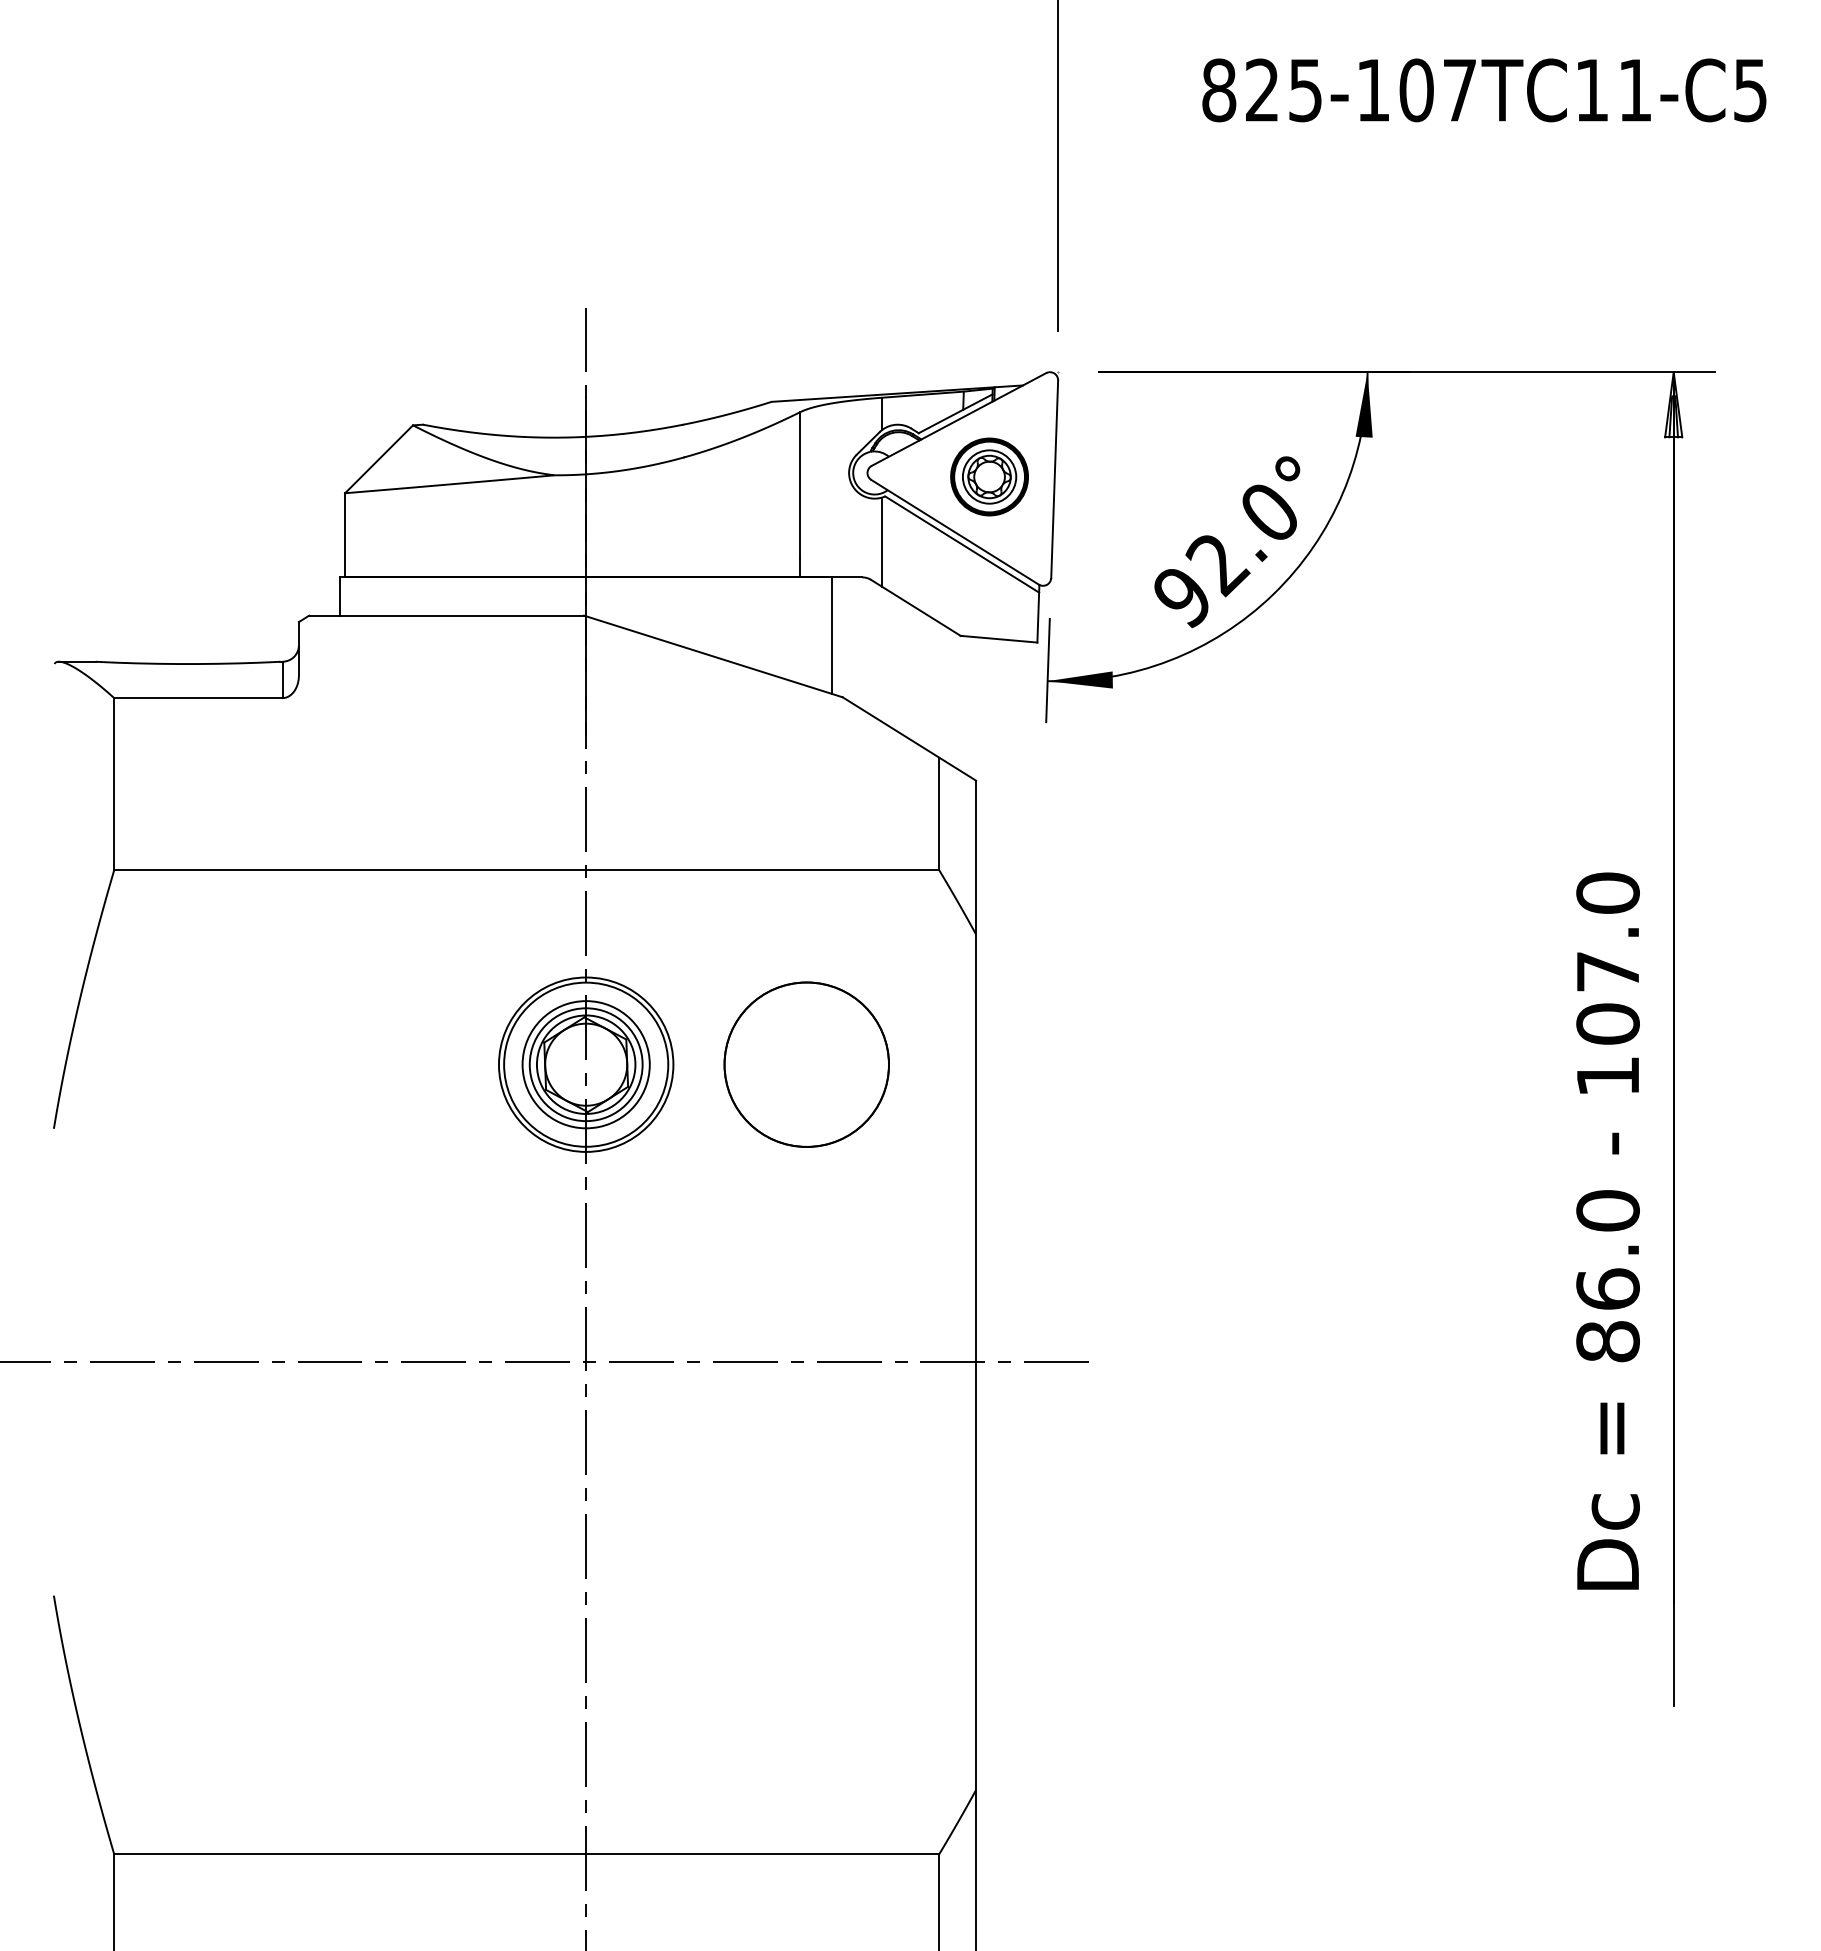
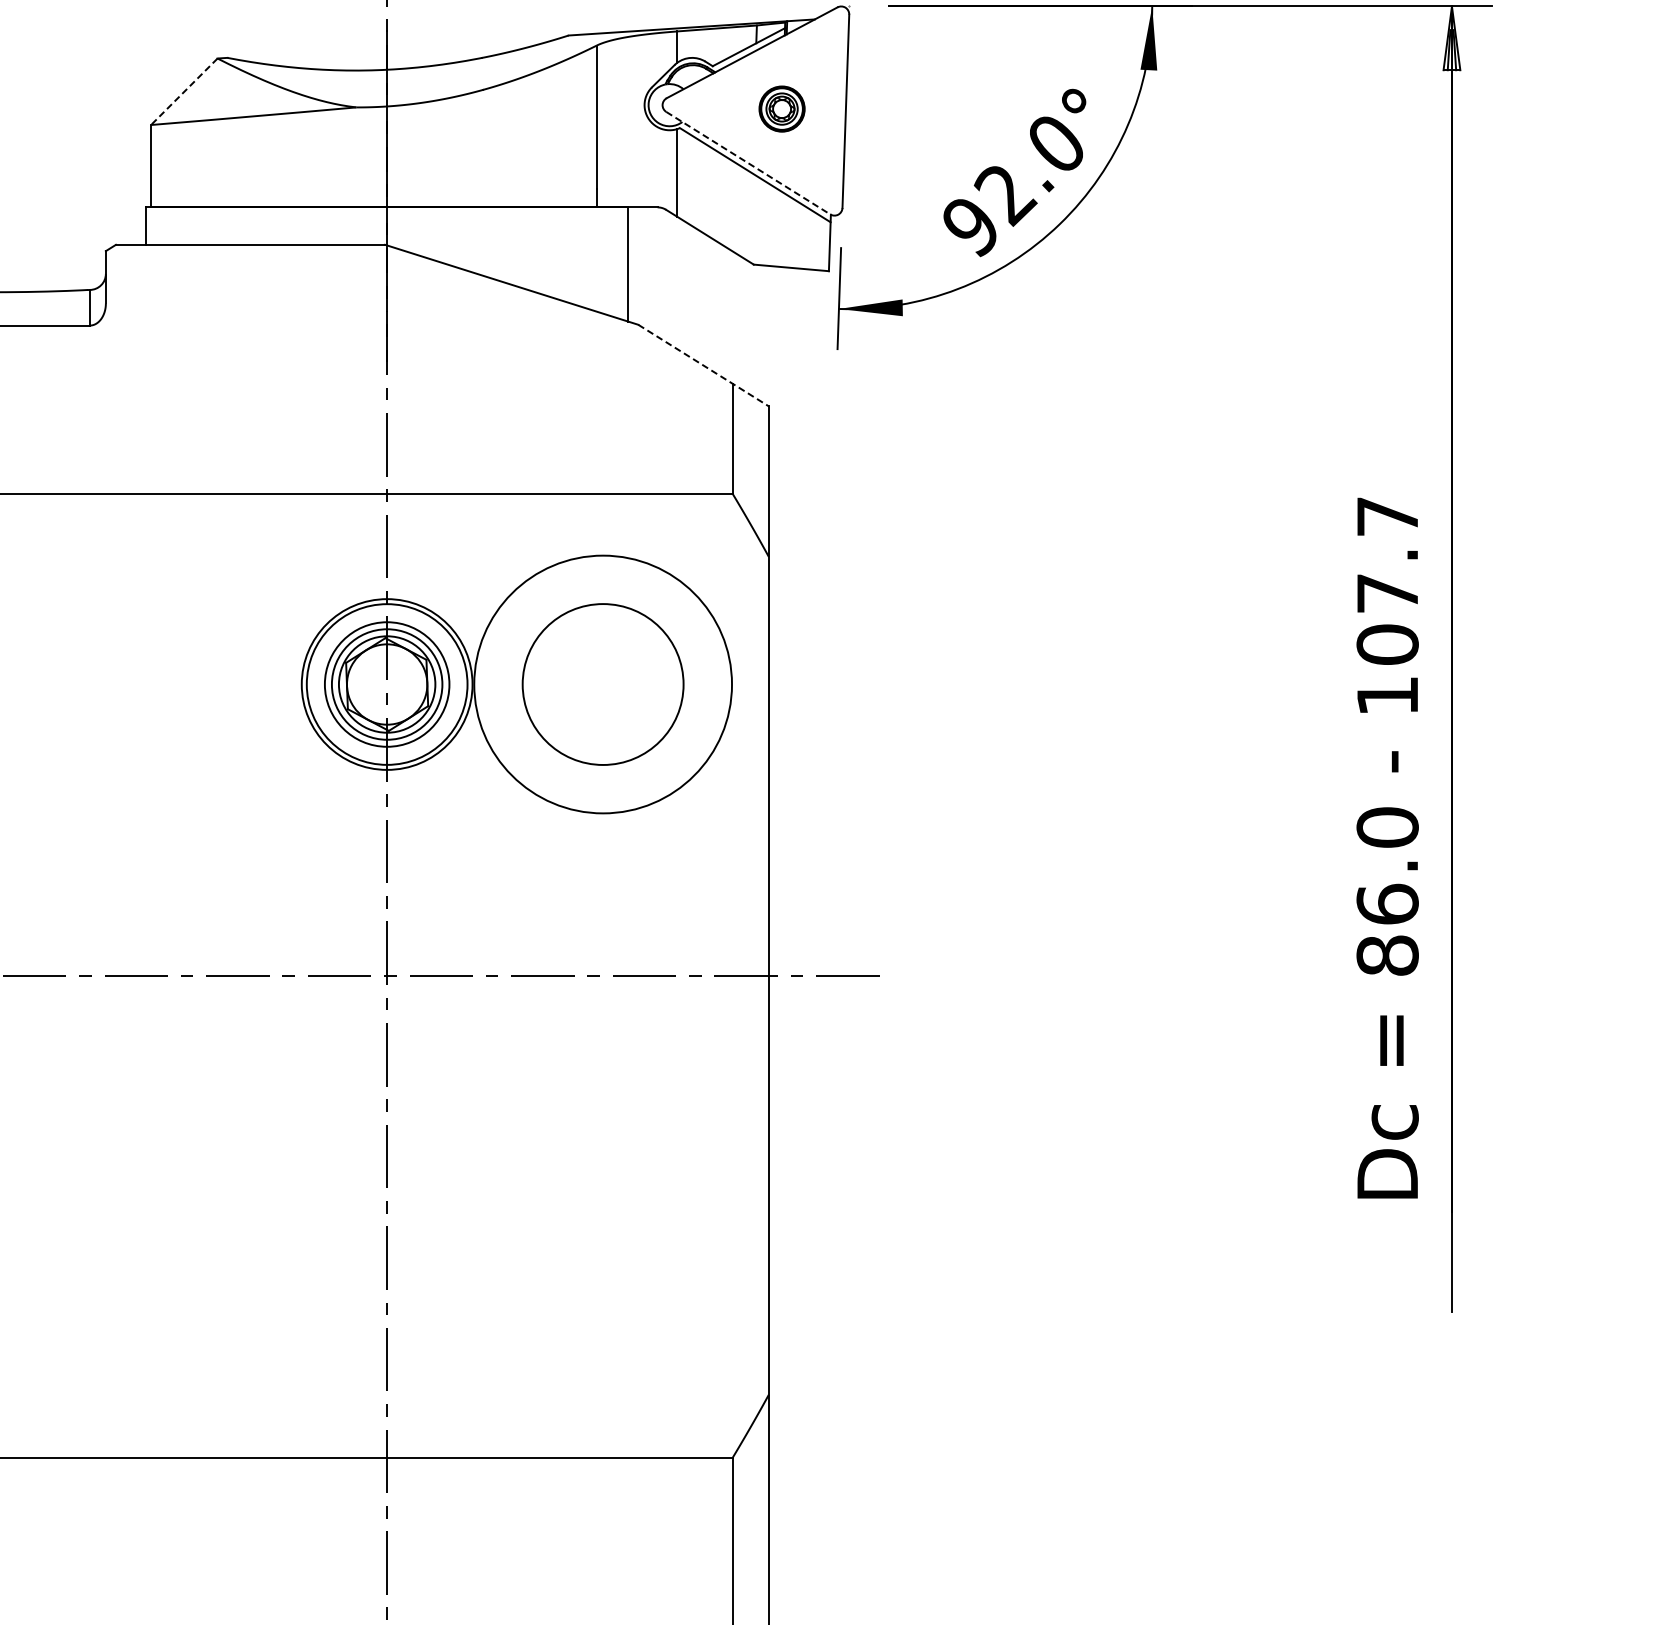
line: (378, 459) -> (183, 91), solid -> dashed
part: (989, 476) -> (782, 108), size x0.6
line: (955, 532) -> (748, 163), solid -> dashed
line: (909, 738) -> (703, 365), solid -> dashed
text: (1607, 892) -> (1387, 515), 107.0 -> 107.7
circle: (806, 1064) -> (602, 684), size x1.6

